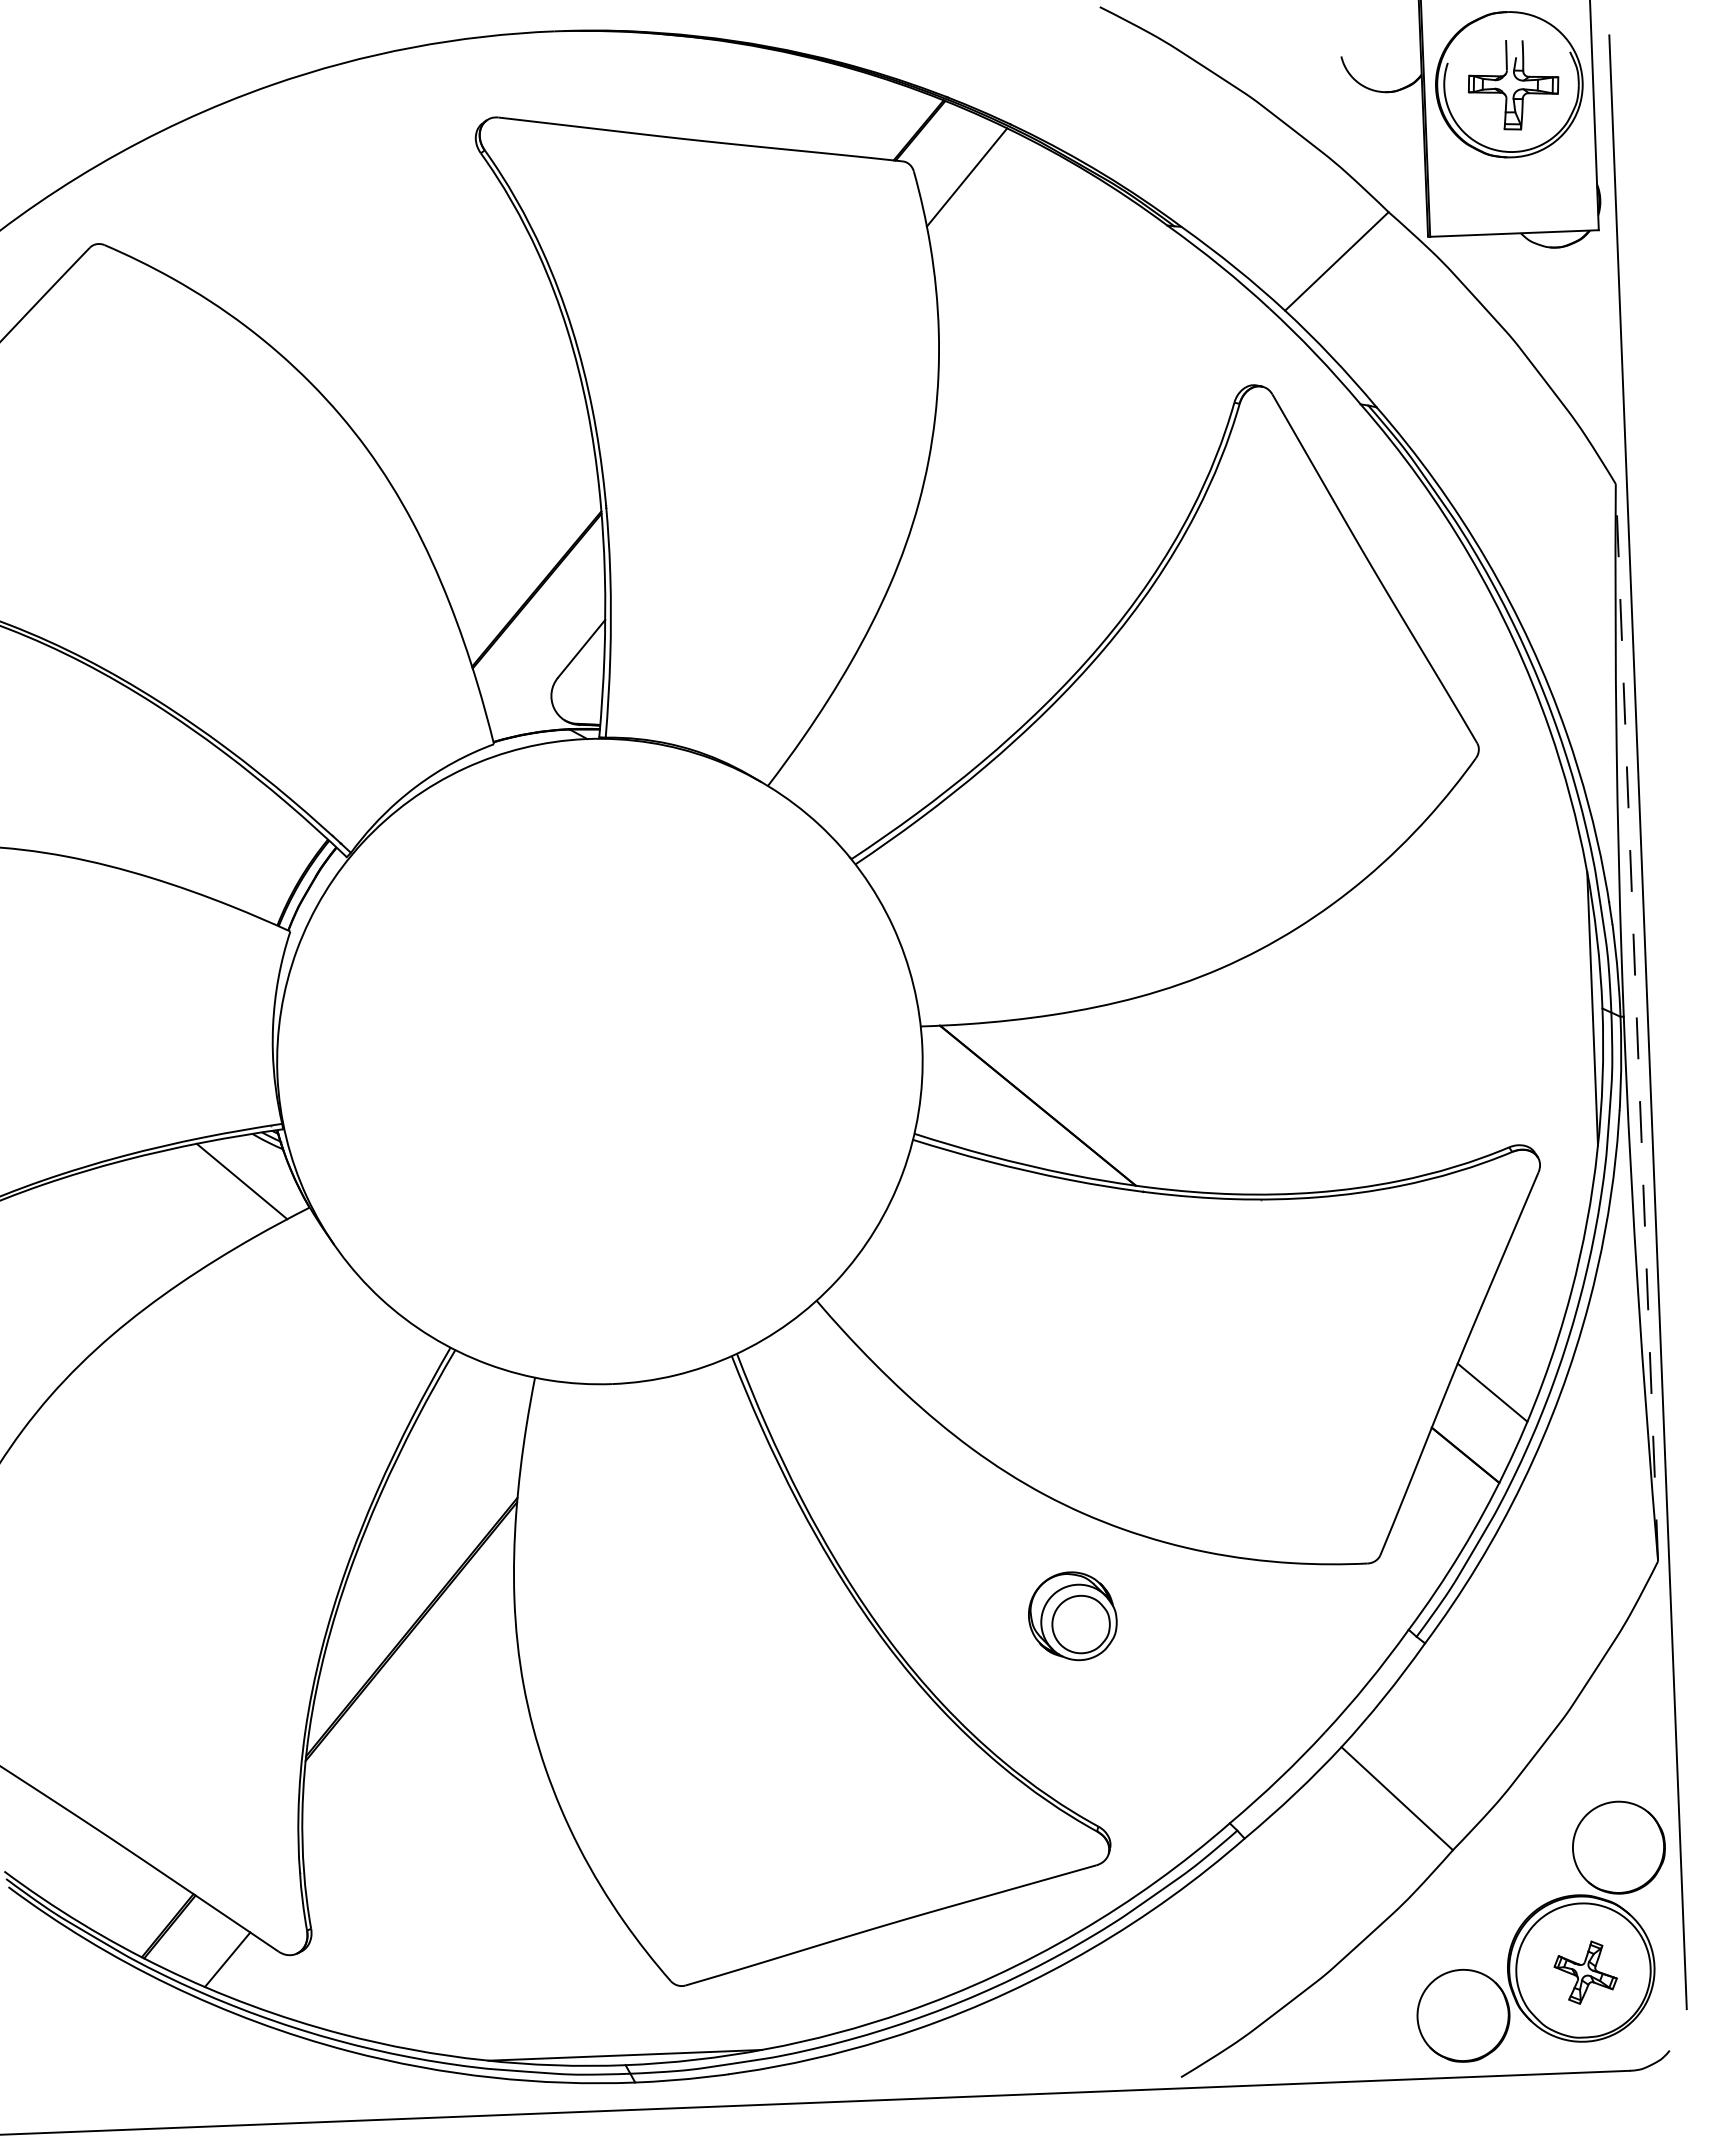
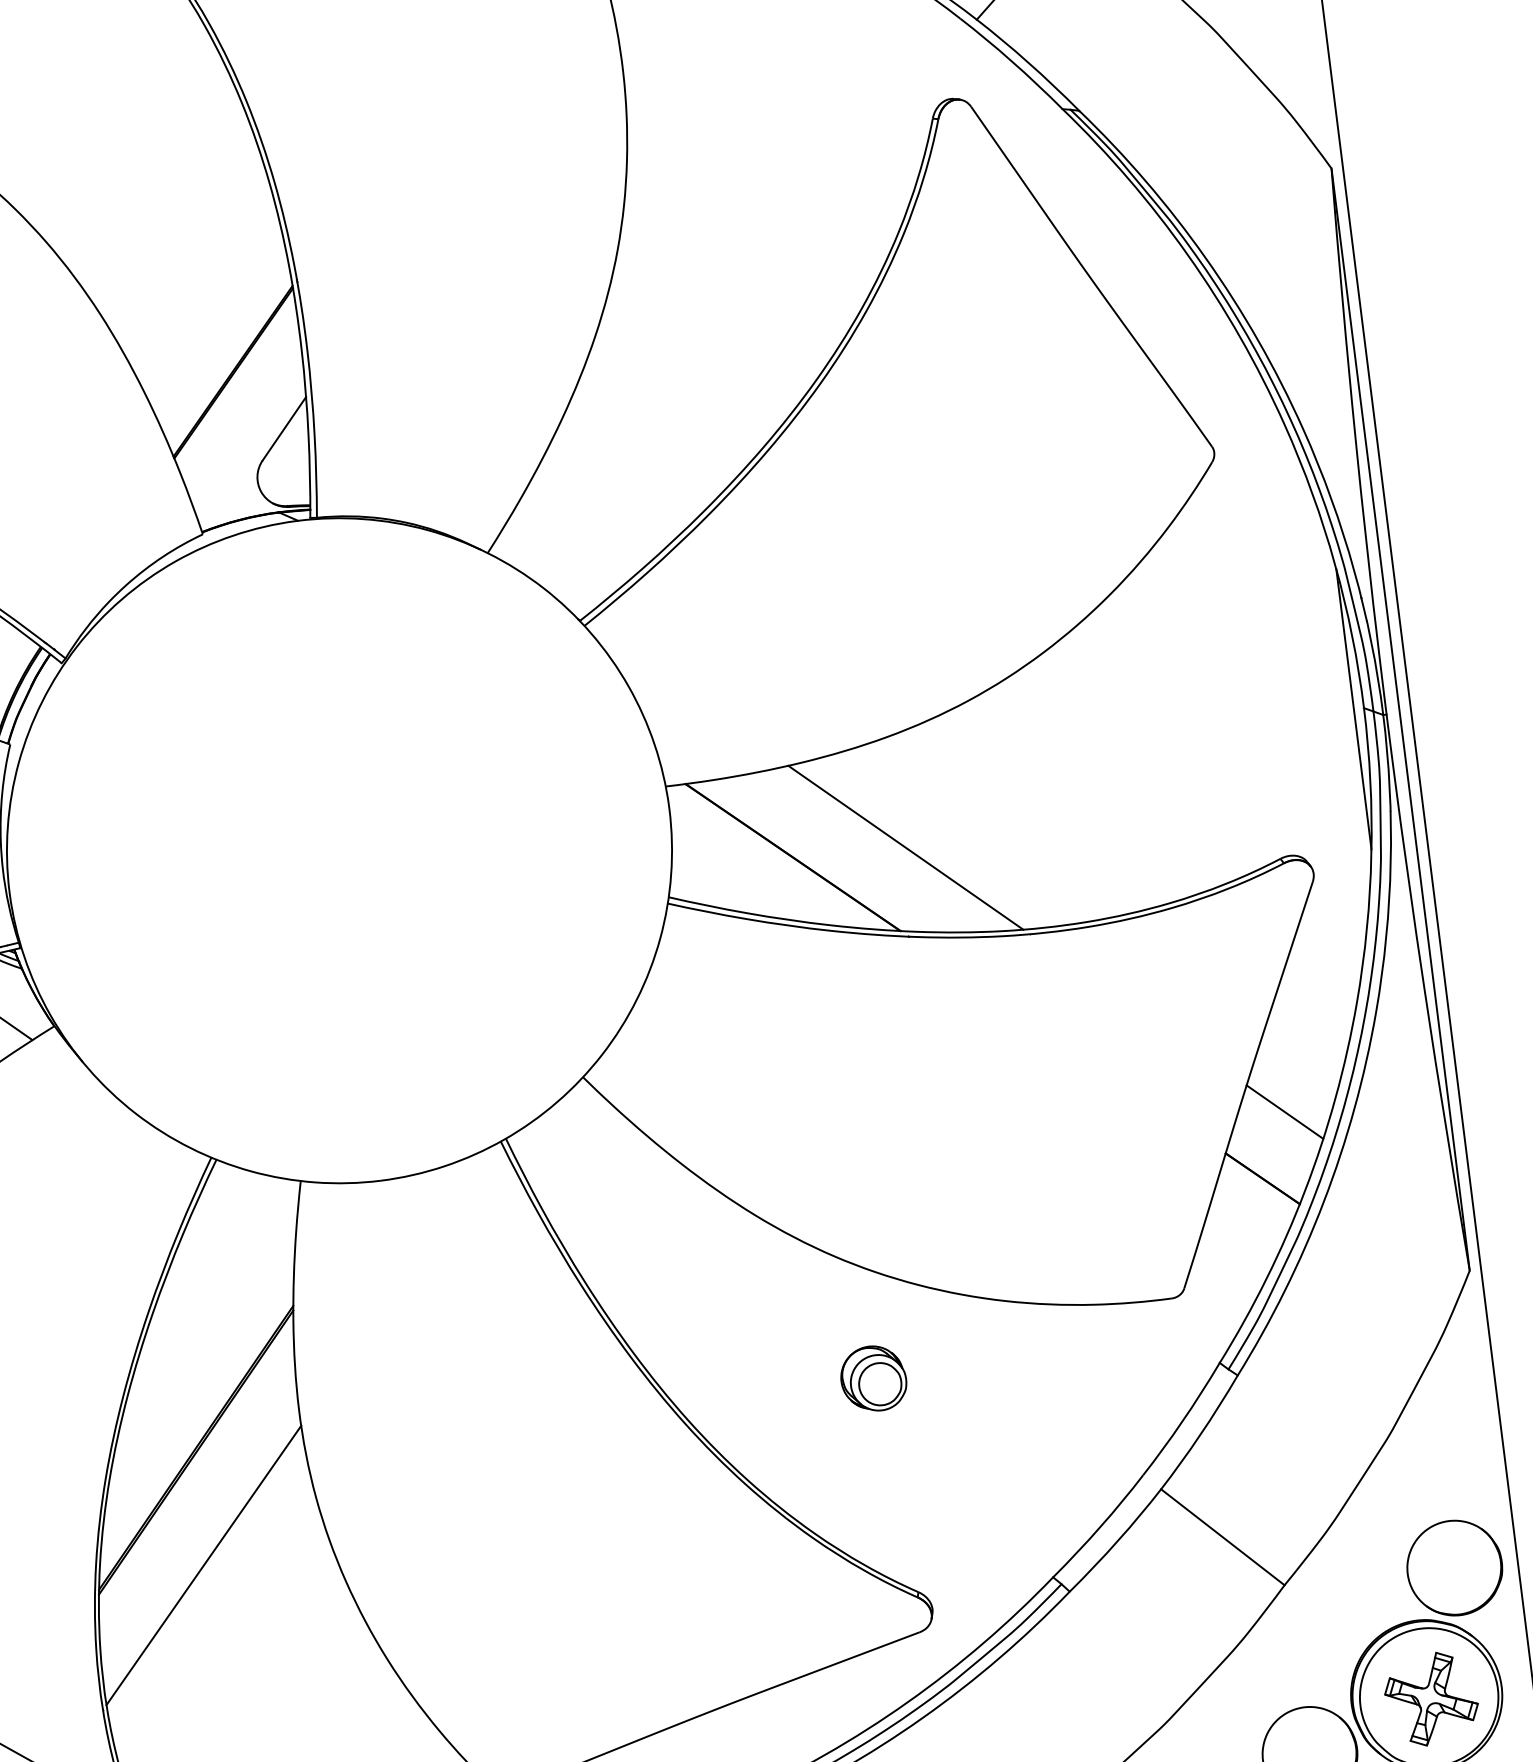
line: (1636, 1022) -> (1400, 719), dashed -> solid
line: (1147, 1105) -> (905, 847), added
part: (1072, 1616) -> (873, 1378), size x0.71
line: (409, 1741) -> (203, 1565), added
part: (1585, 1972) -> (1431, 1699), size x1.43

